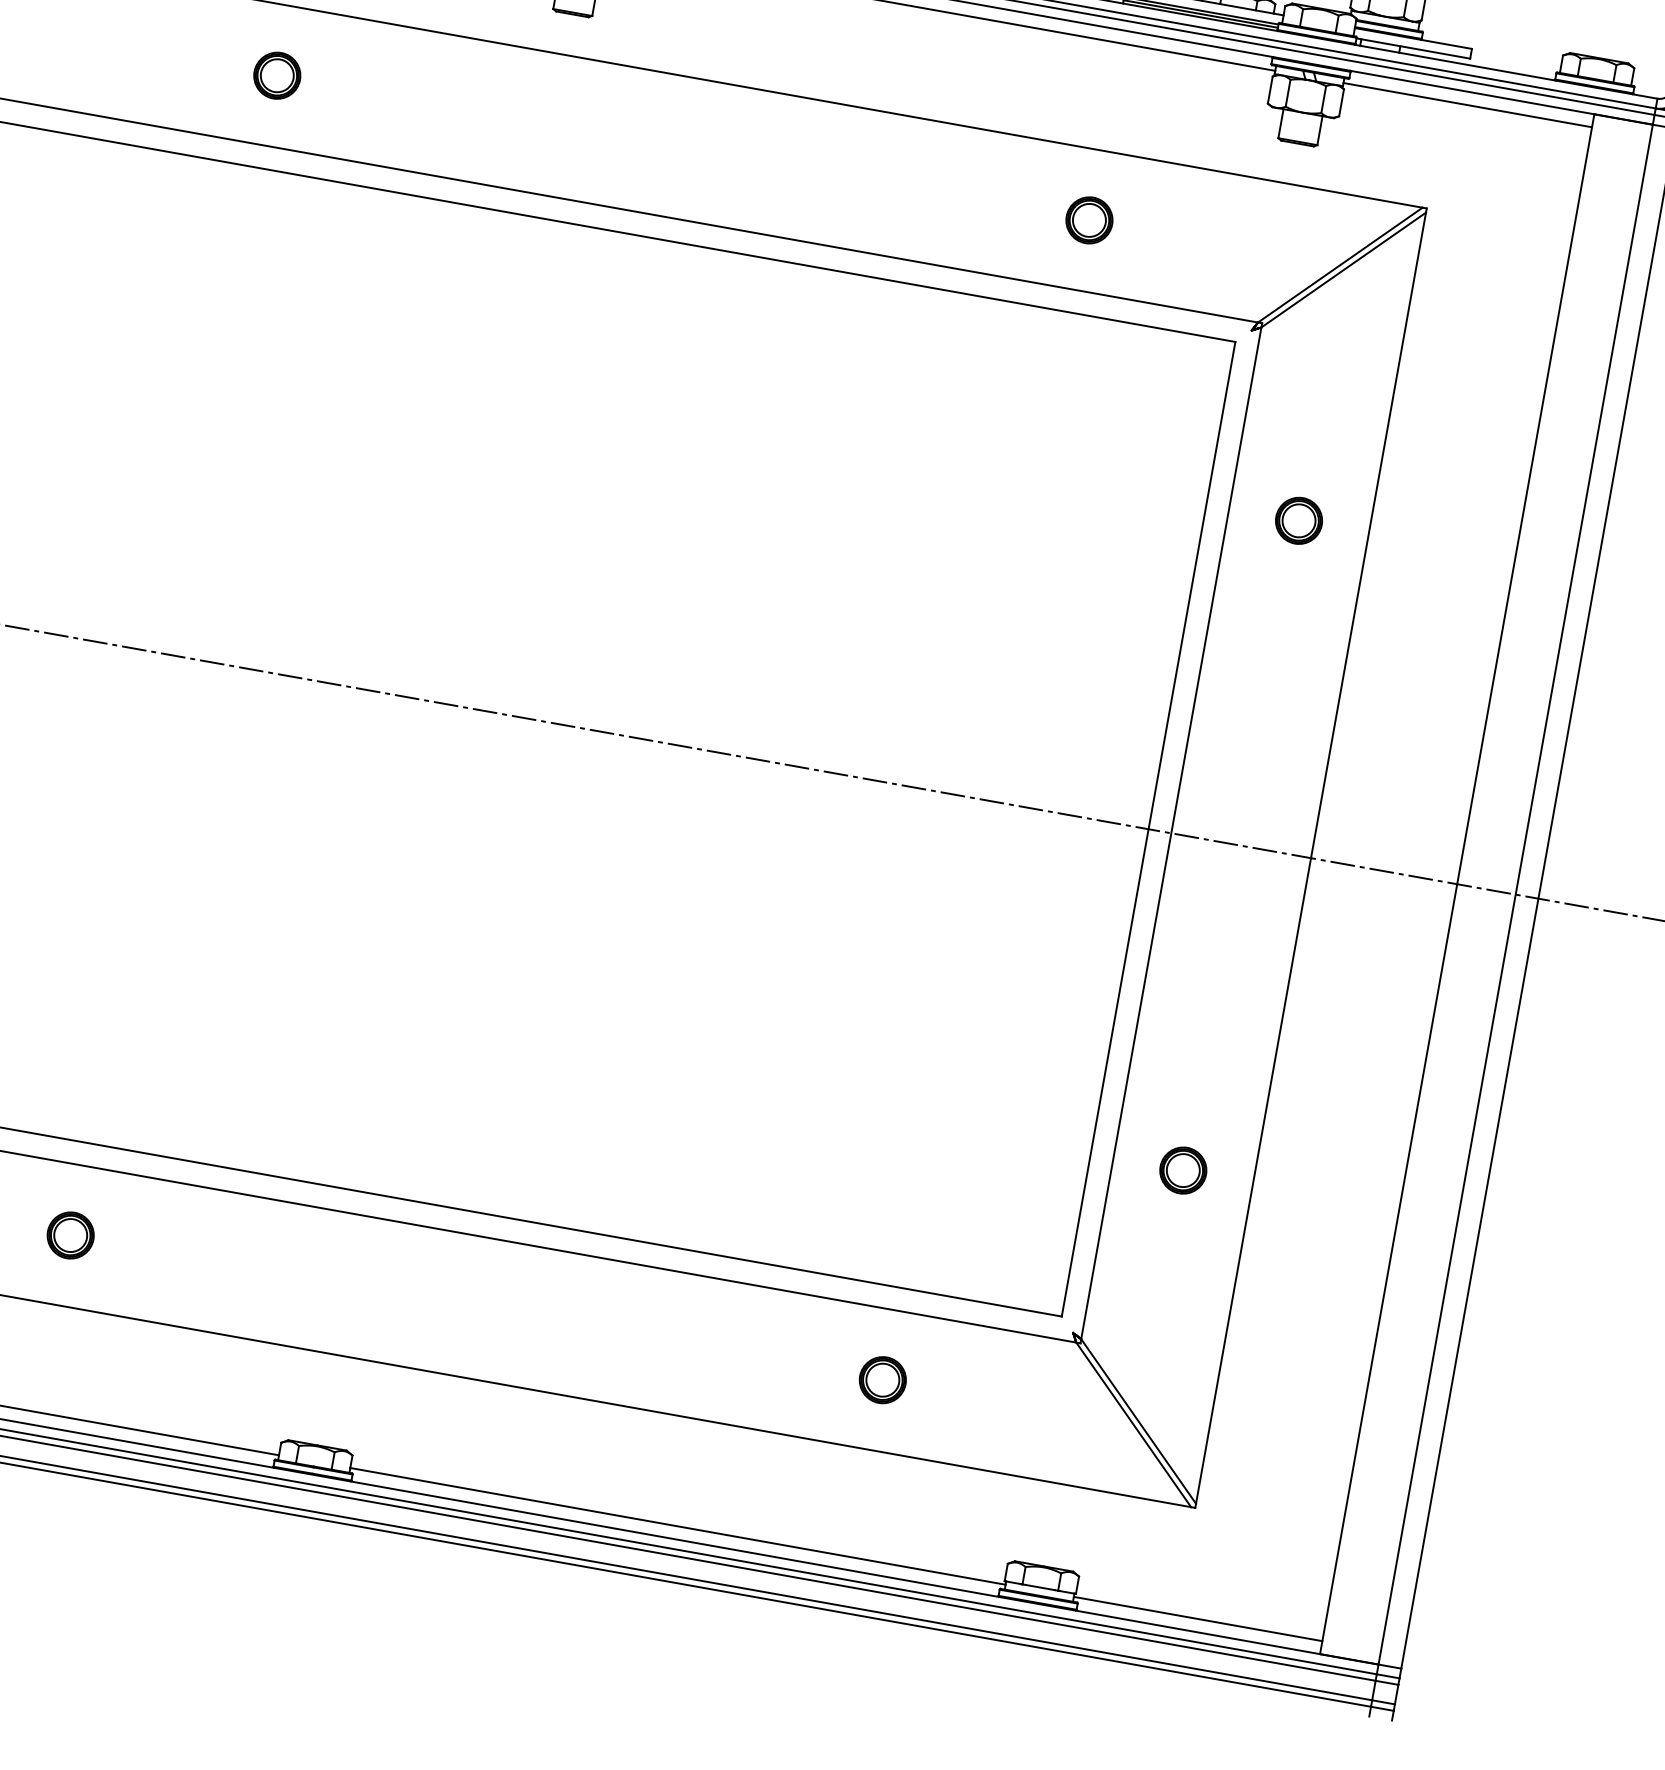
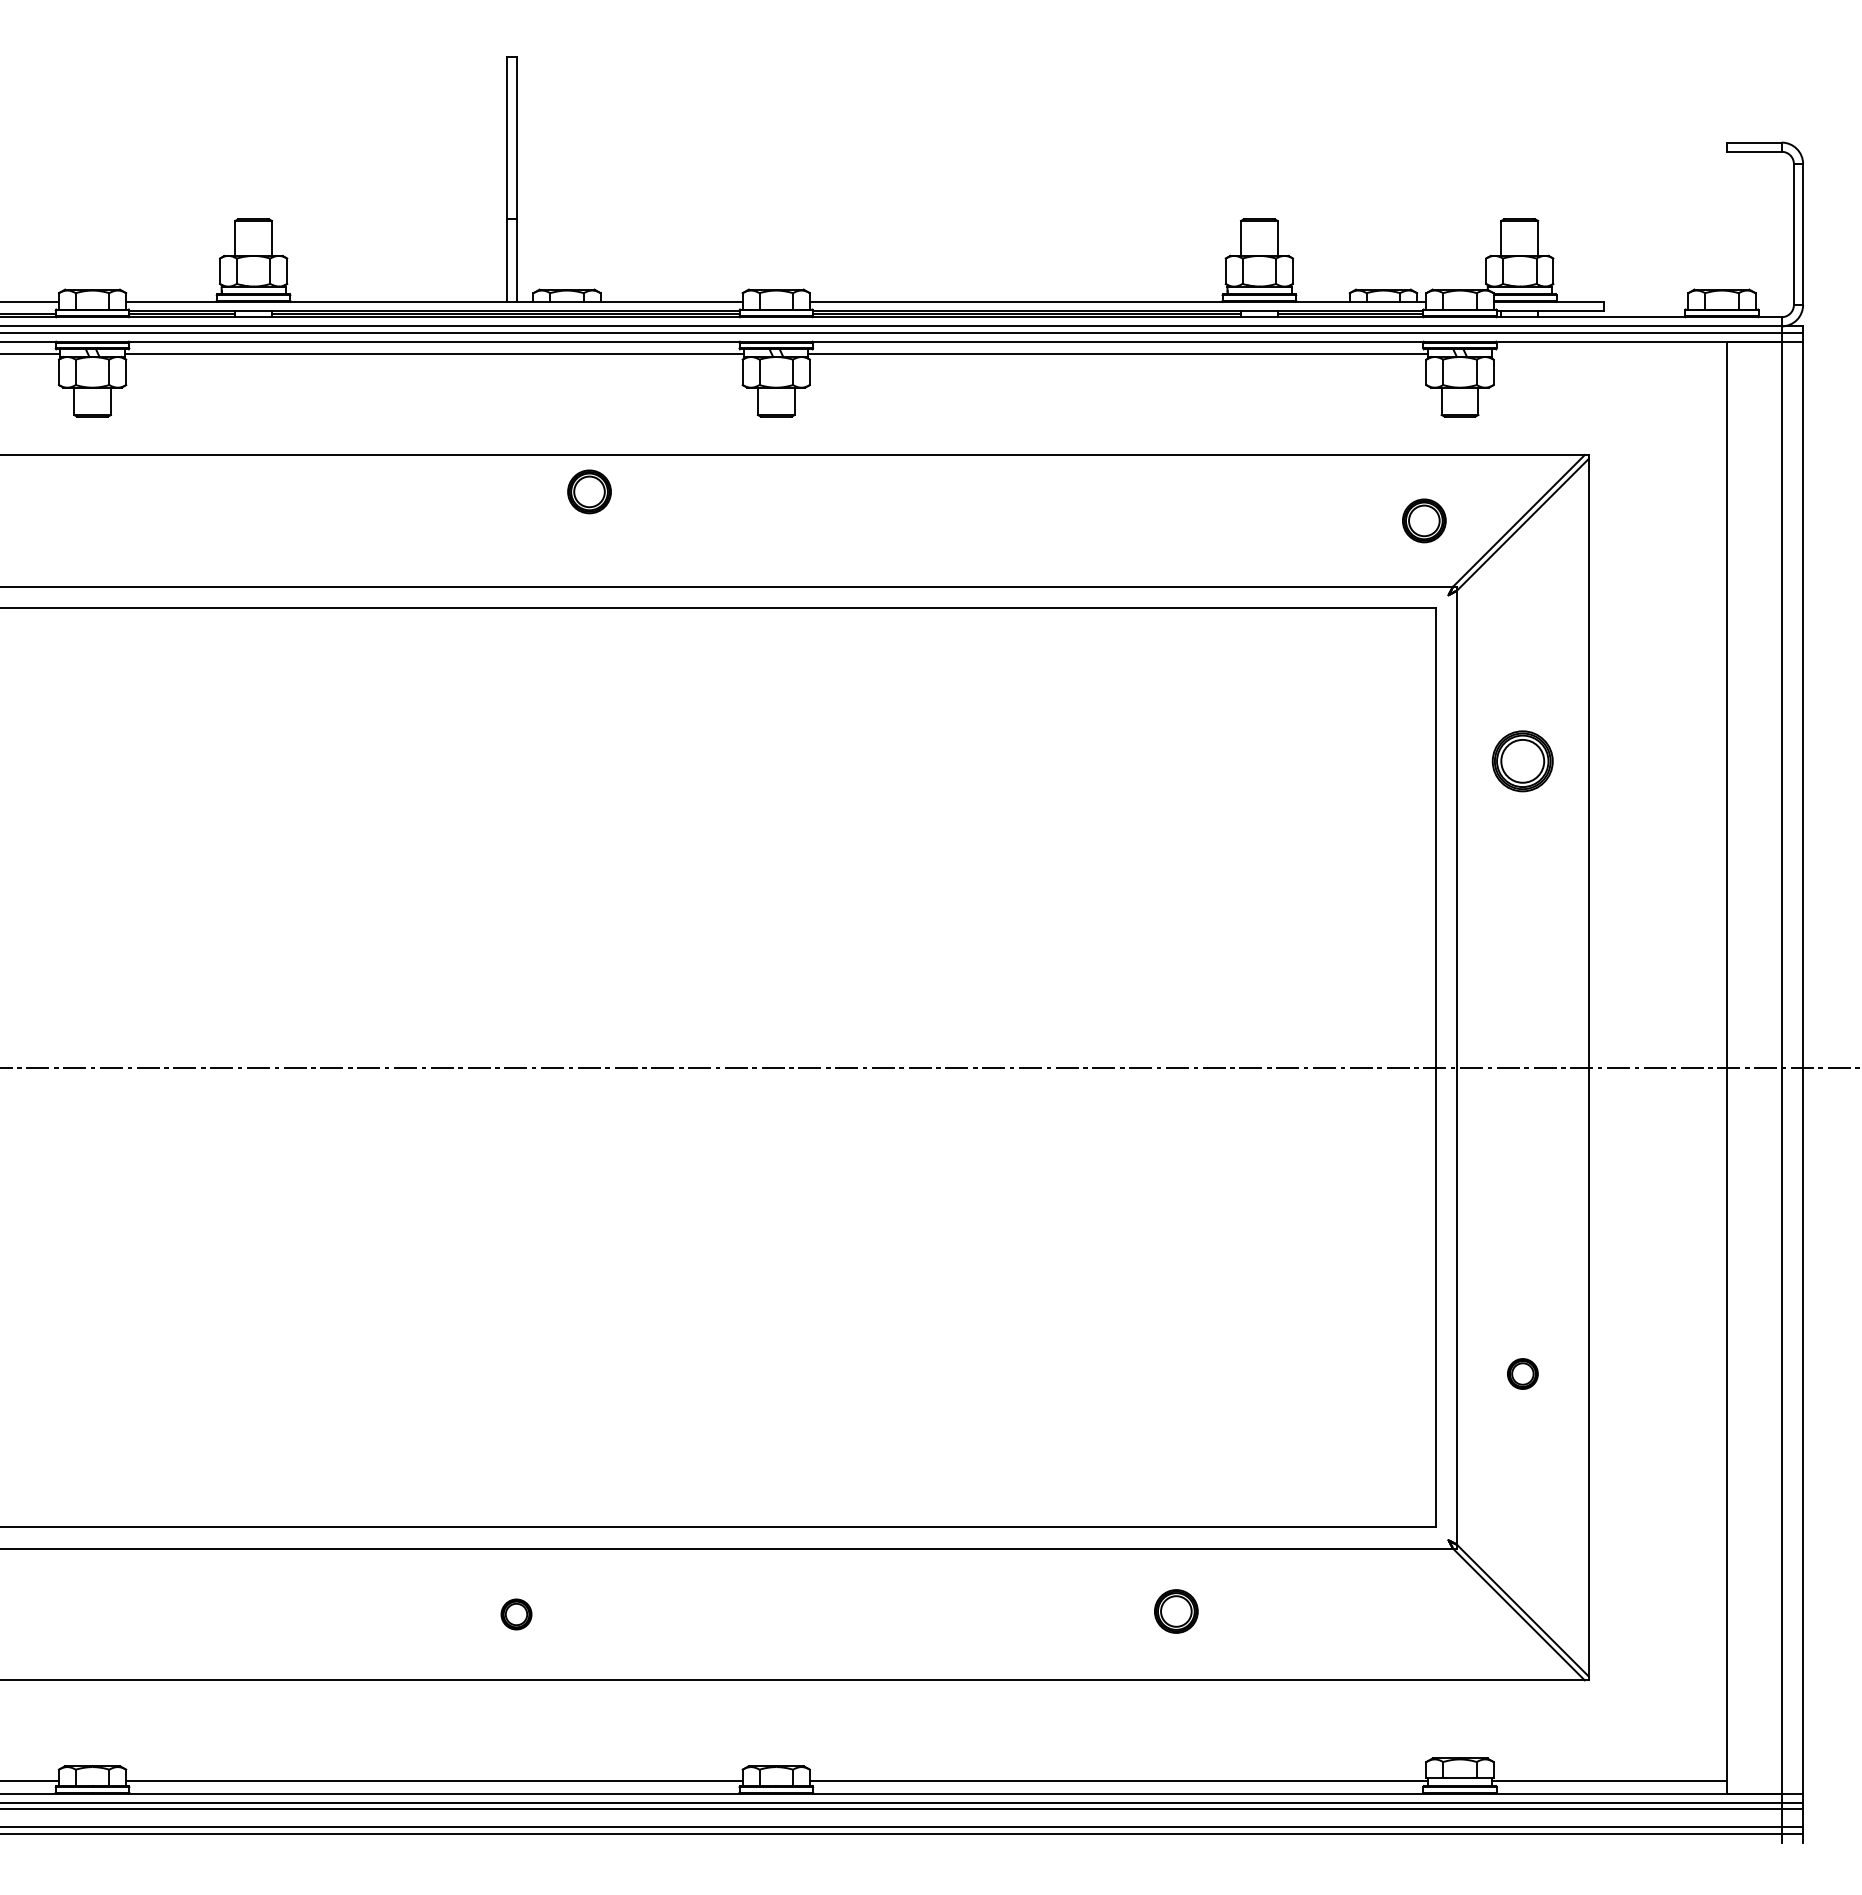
part: (277, 75) -> (589, 491), moved
line: (1468, 104) -> (1609, 353), removed
part: (1089, 220) -> (1424, 520), moved
part: (1298, 520) -> (1522, 761), size x1.4
part: (1183, 1169) -> (1522, 1373), size x0.7
part: (70, 1235) -> (516, 1614), size x0.7
part: (883, 1380) -> (1176, 1611), moved

